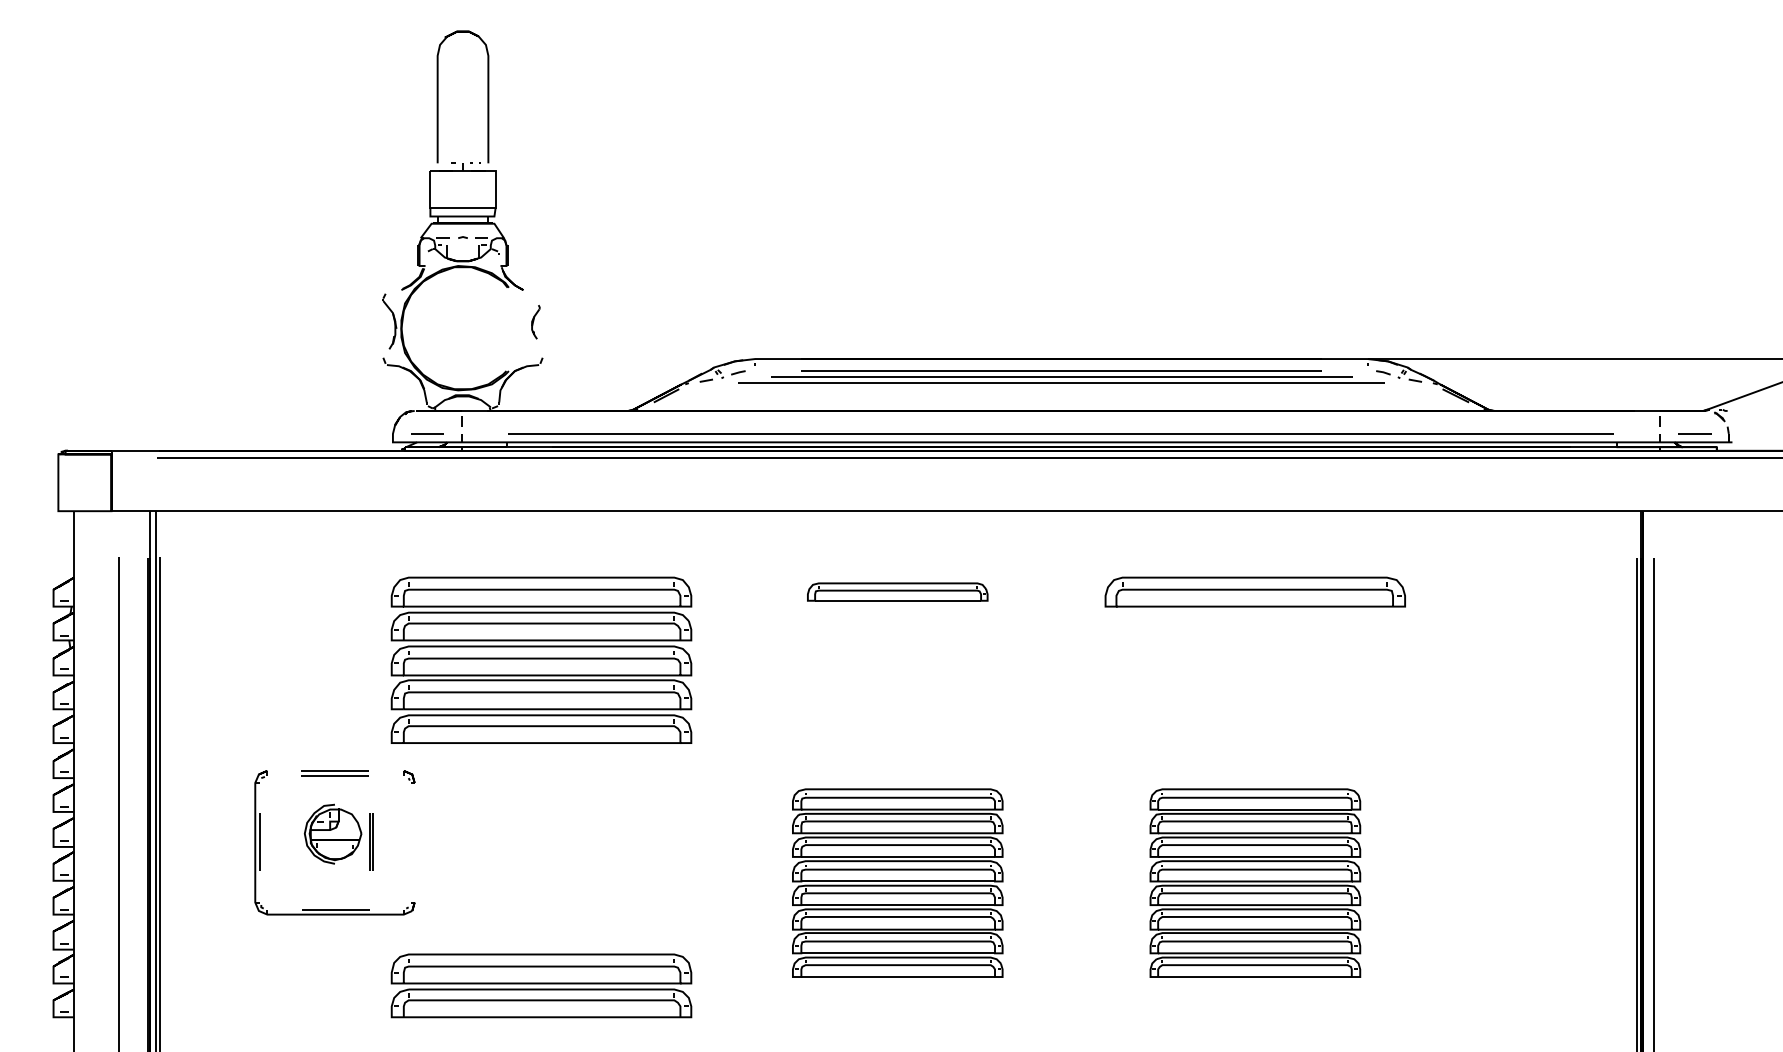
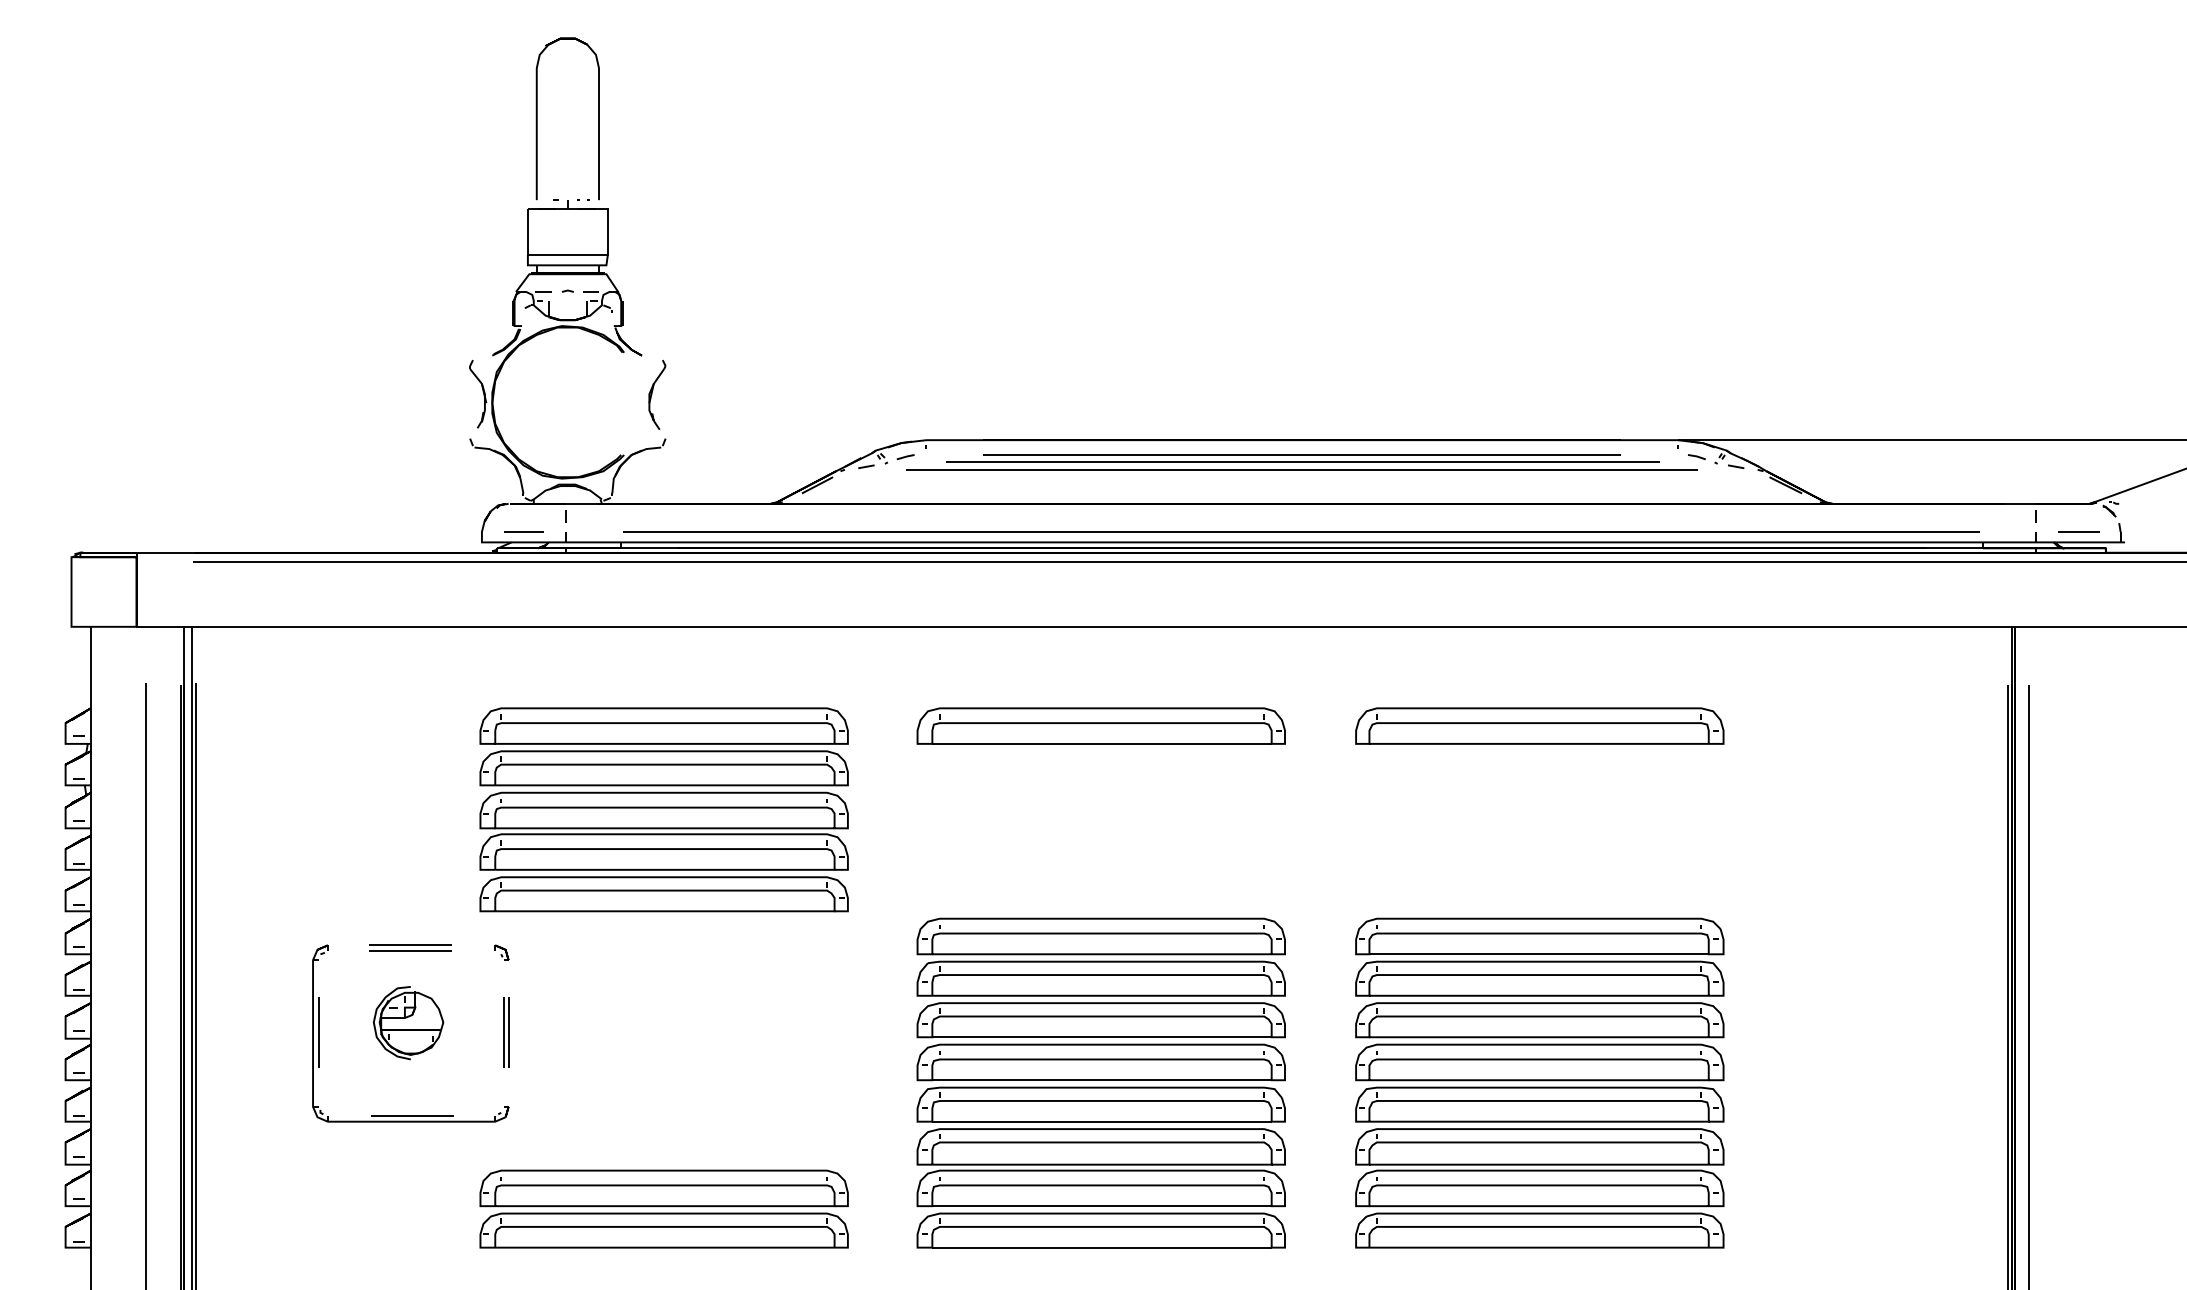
part: (536, 321) -> (657, 394), size x1.67
part: (897, 591) -> (1100, 725), size x1.67
part: (371, 841) -> (506, 1032), moved
part: (897, 882) -> (1100, 1082), size x1.43
part: (1255, 882) -> (1539, 1082), size x1.43

